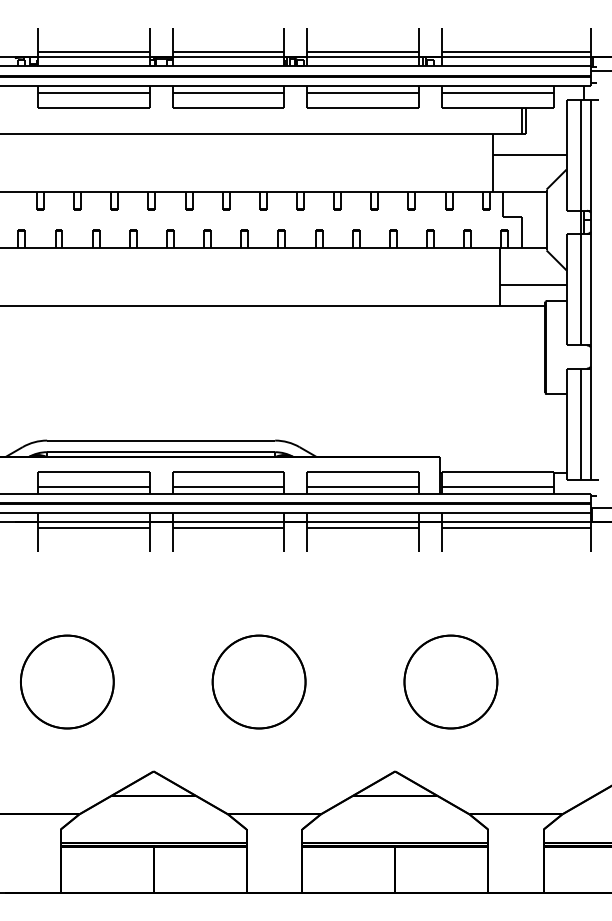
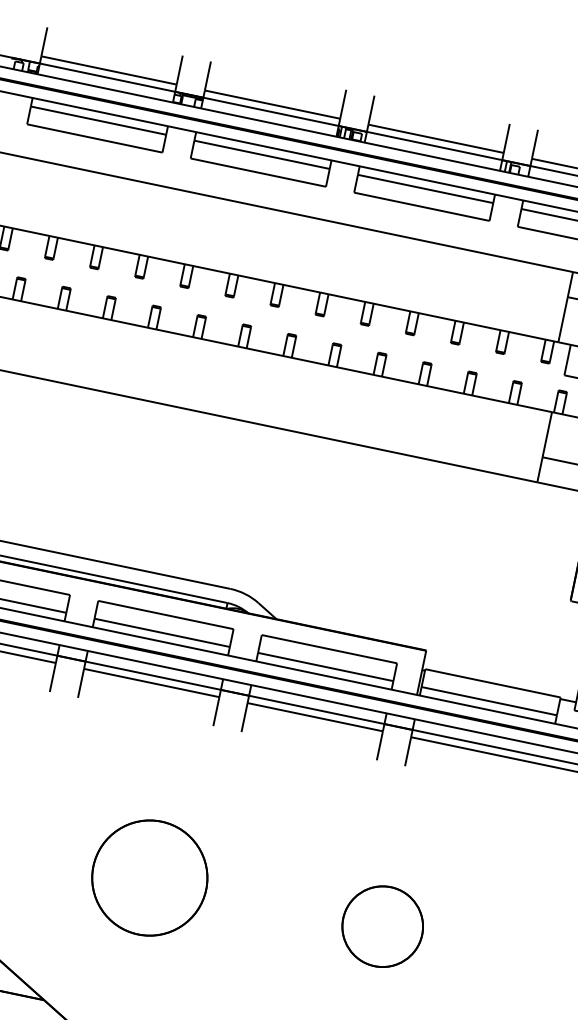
part: (450, 681) -> (382, 925), size x0.7

